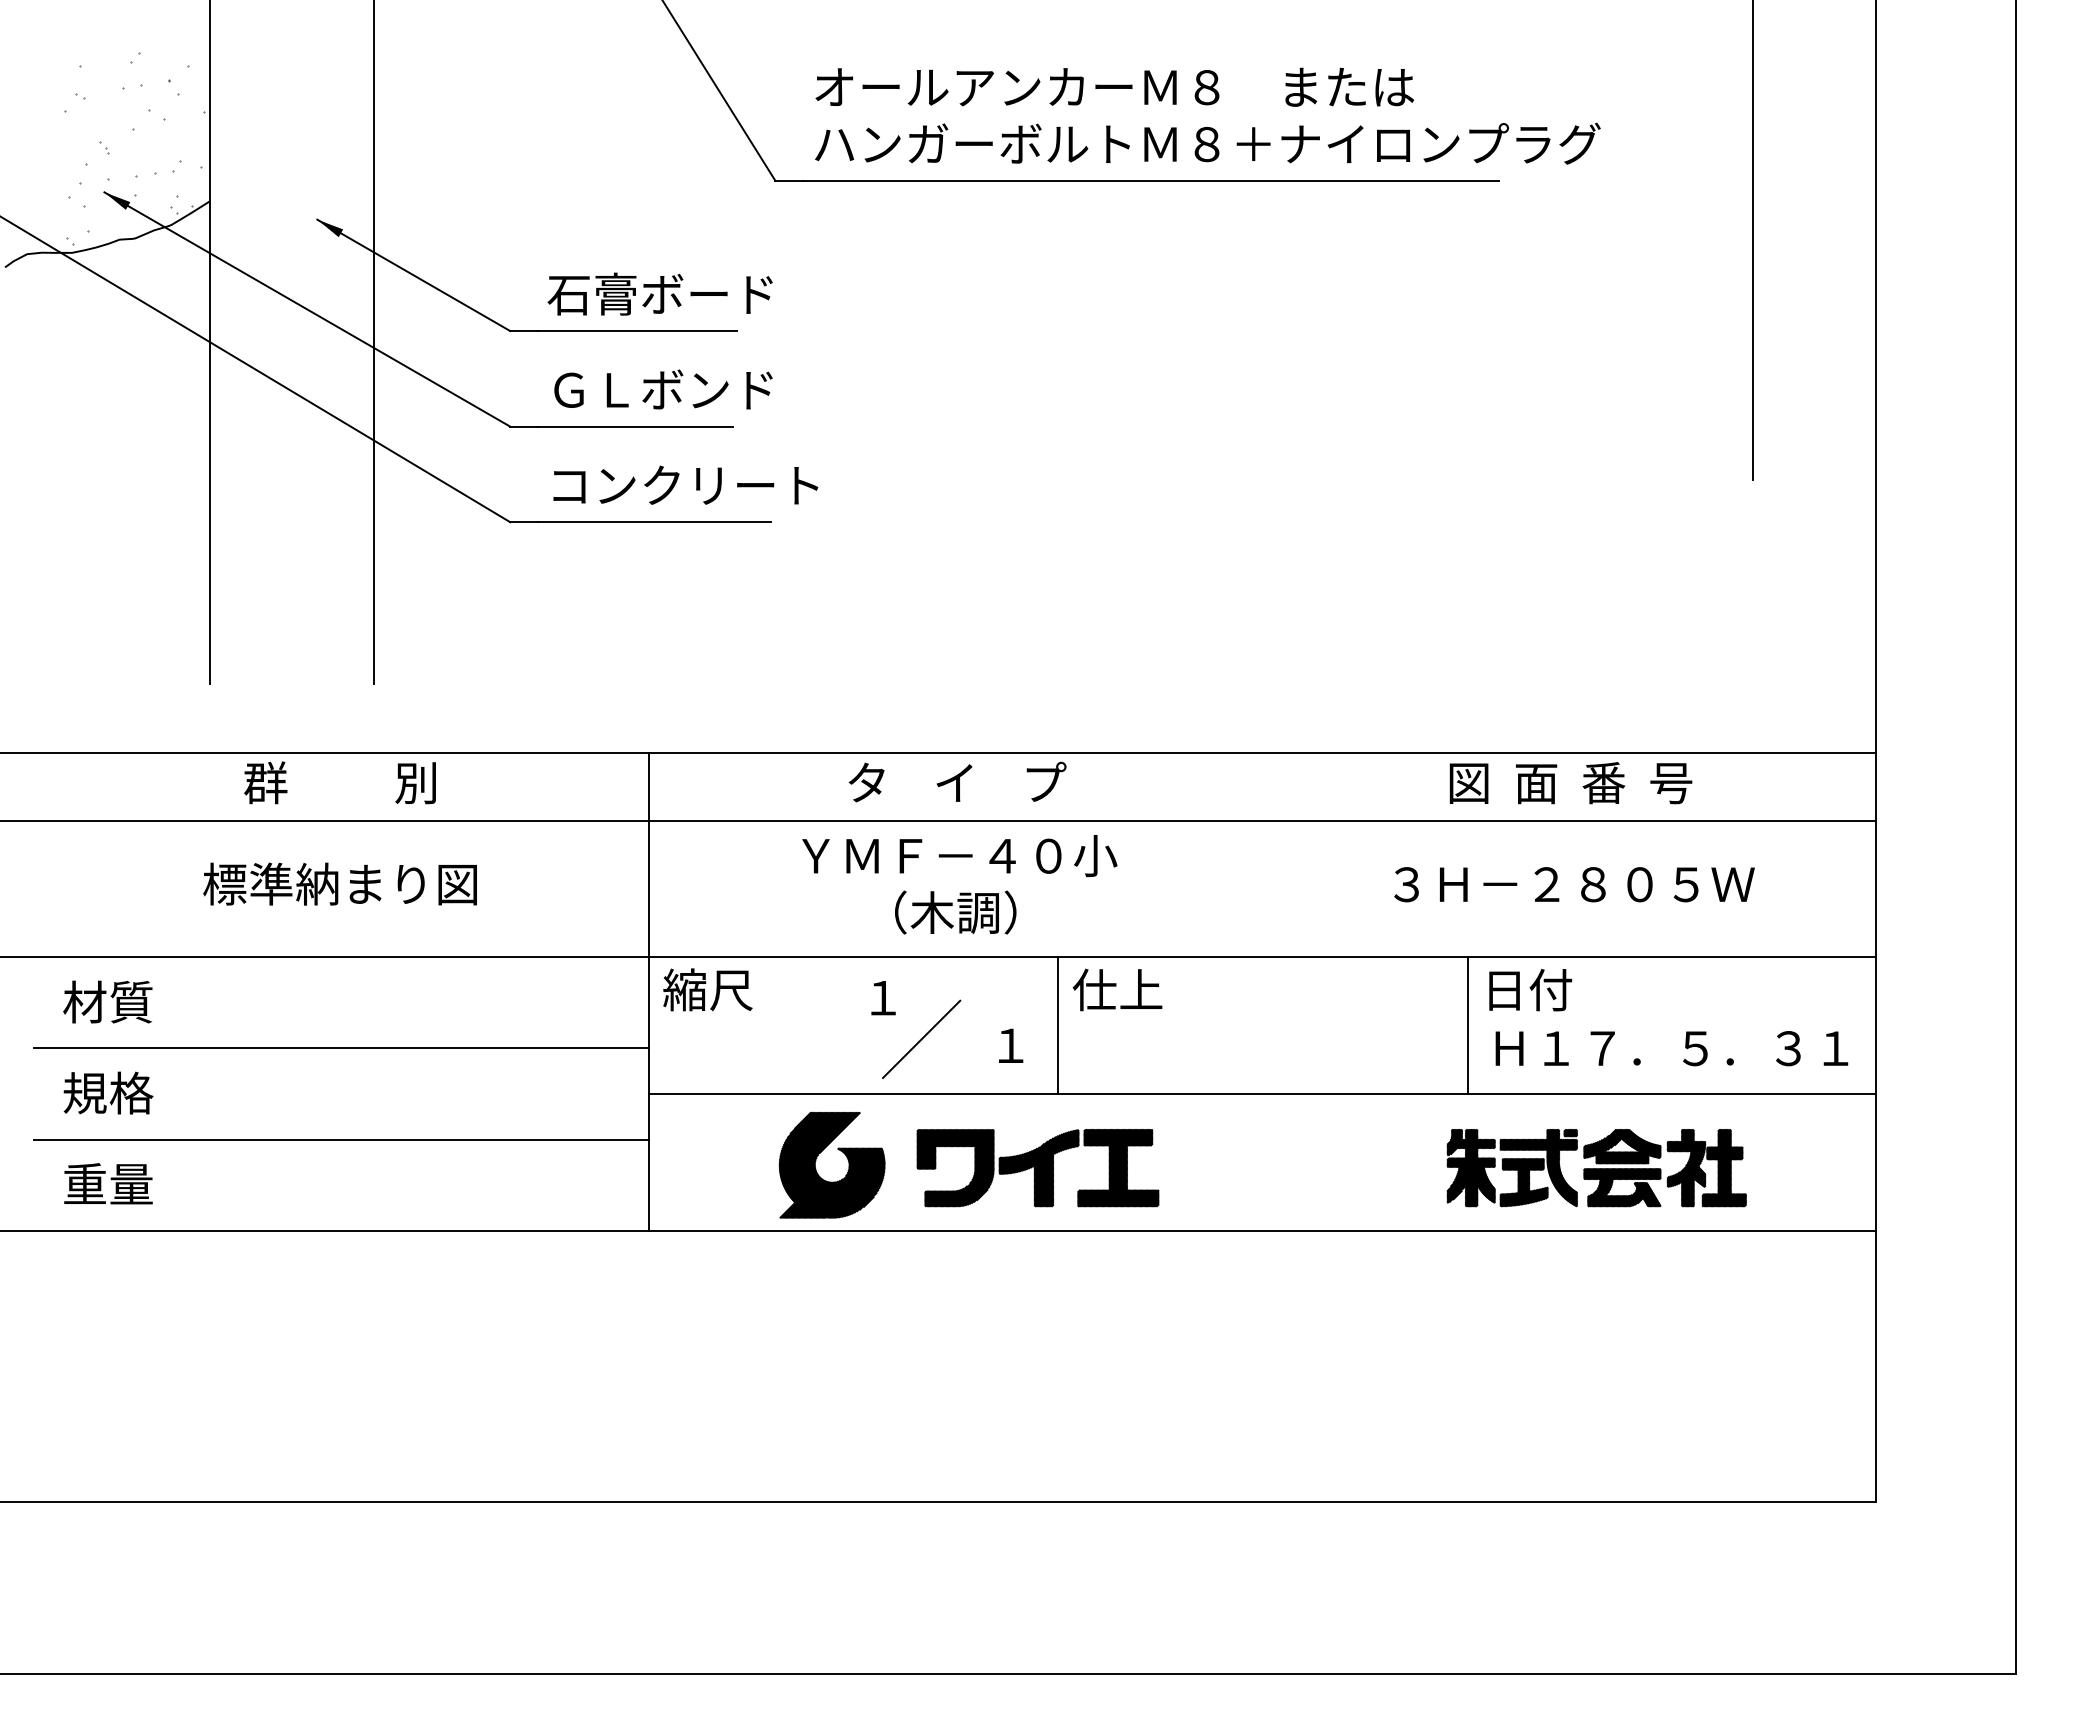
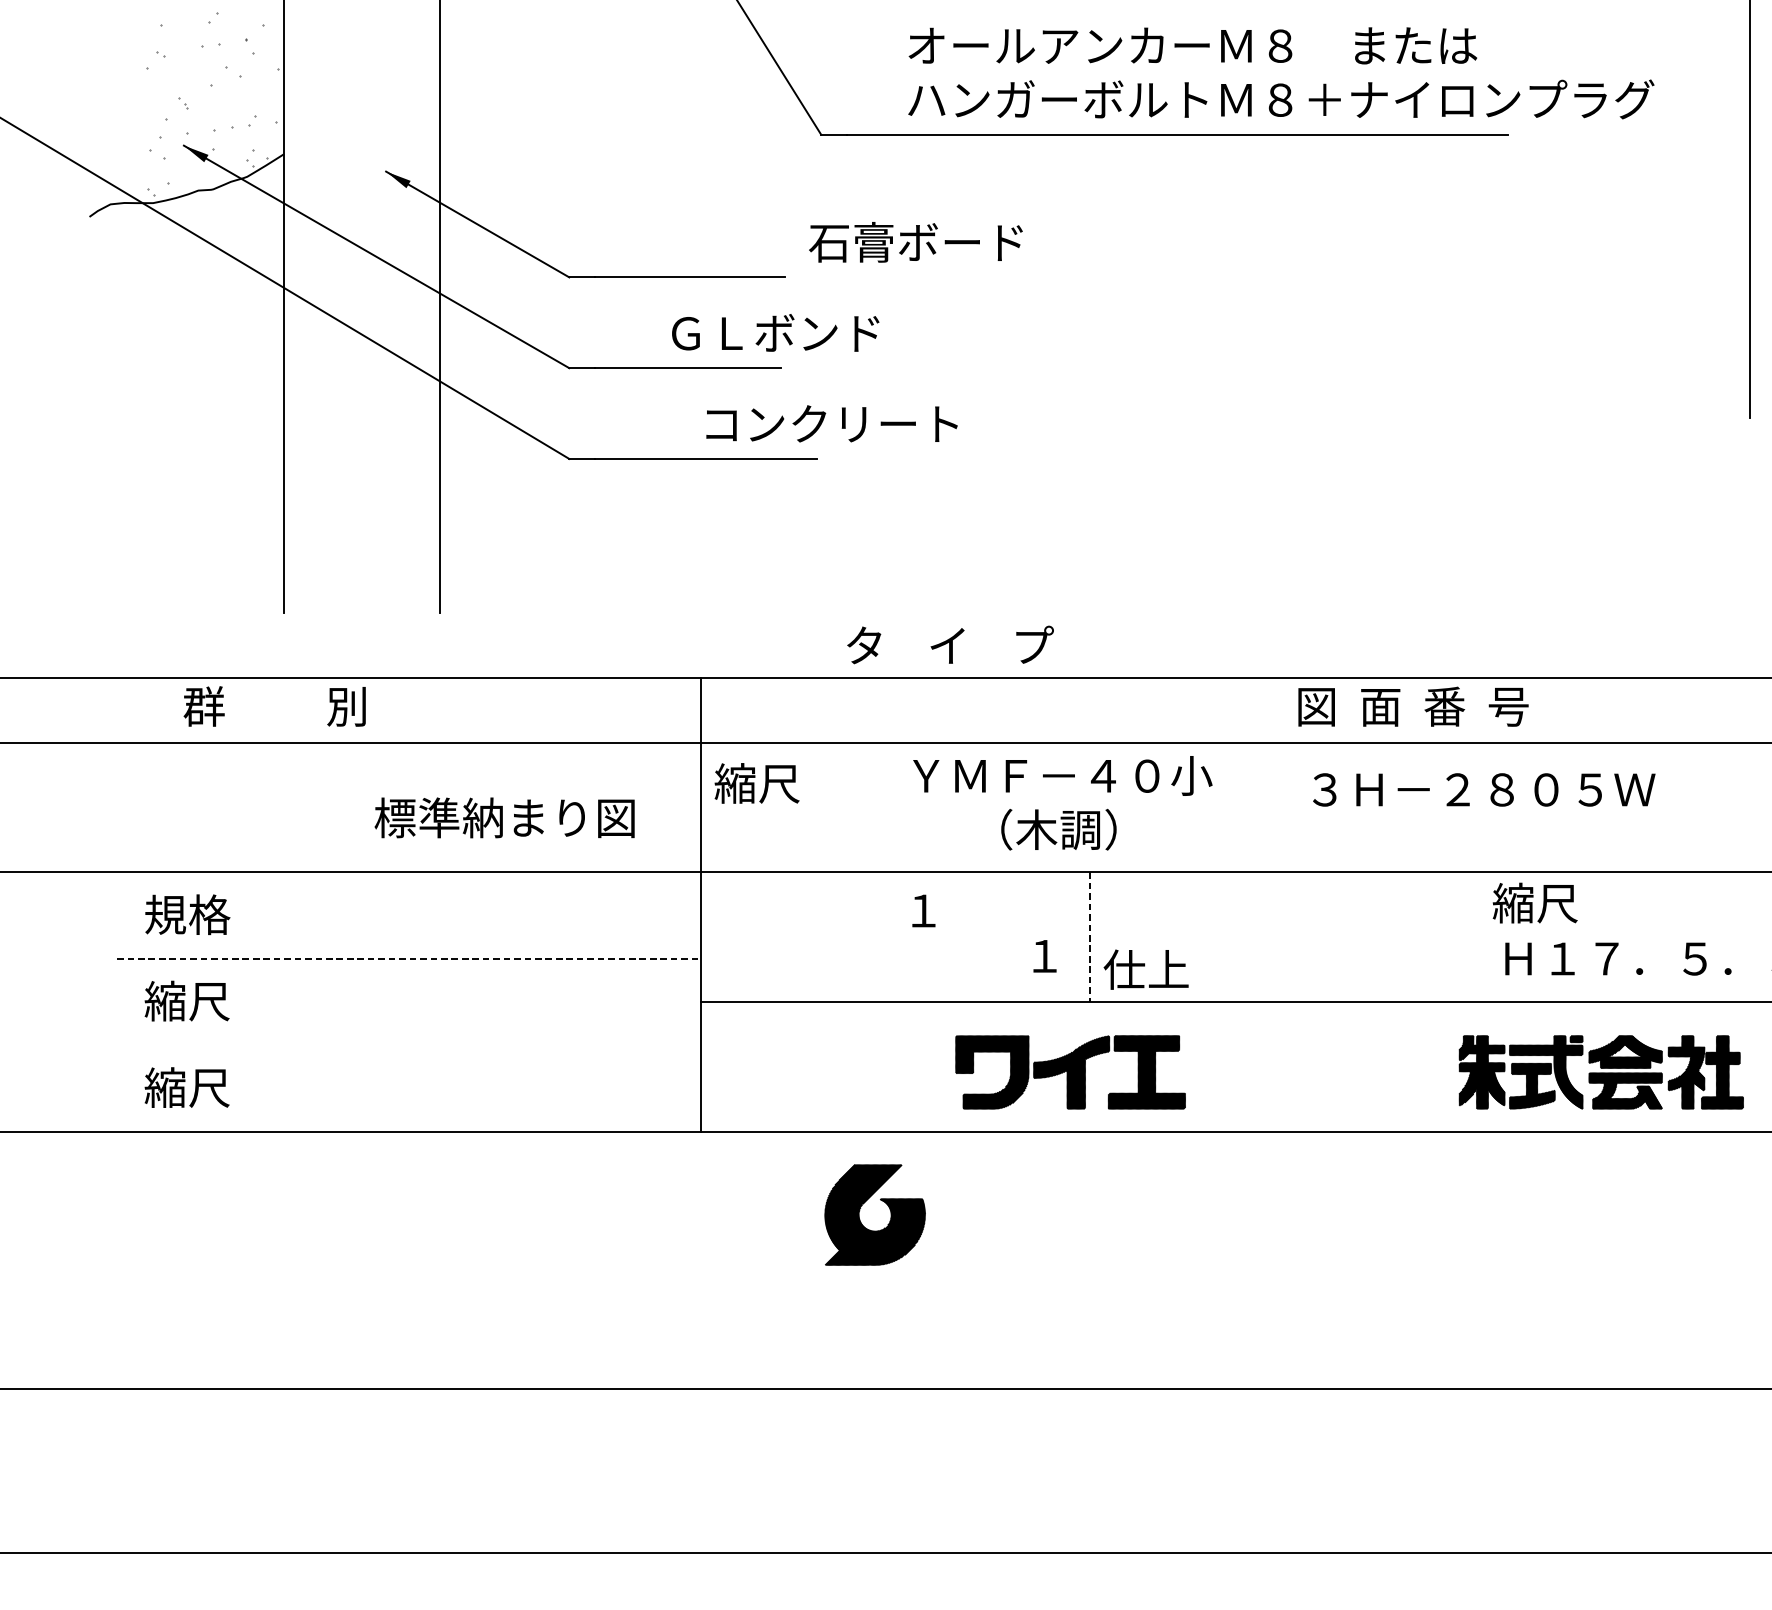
text: (1207, 115) -> (1280, 72), moved
text: (659, 293) -> (915, 241), moved
text: (663, 389) -> (775, 332), moved
text: (685, 484) -> (831, 423), moved
text: (957, 781) -> (950, 644), moved
text: (339, 782) -> (274, 706), moved
text: (1570, 783) -> (1413, 707), moved
text: (339, 883) -> (504, 817), moved
text: (959, 884) -> (1062, 803), moved
text: (1574, 884) -> (1484, 789), moved
text: (707, 989) -> (756, 783), moved
text: (1117, 989) -> (1146, 969), moved
text: (1527, 989) -> (1535, 902), 日付 -> 縮尺
text: (108, 1001) -> (187, 914), 材質 -> 規格
line: (1467, 1025) -> (1478, 936), removed
line: (1058, 1026) -> (1090, 937), solid -> dashed
line: (921, 1039) -> (959, 950), removed
line: (341, 1048) -> (409, 958), solid -> dashed
text: (108, 1092) -> (187, 1000), 規格 -> 縮尺
line: (341, 1139) -> (409, 1045), removed
part: (816, 1168) -> (860, 1218), moved
text: (107, 1183) -> (186, 1087), 重量 -> 縮尺

